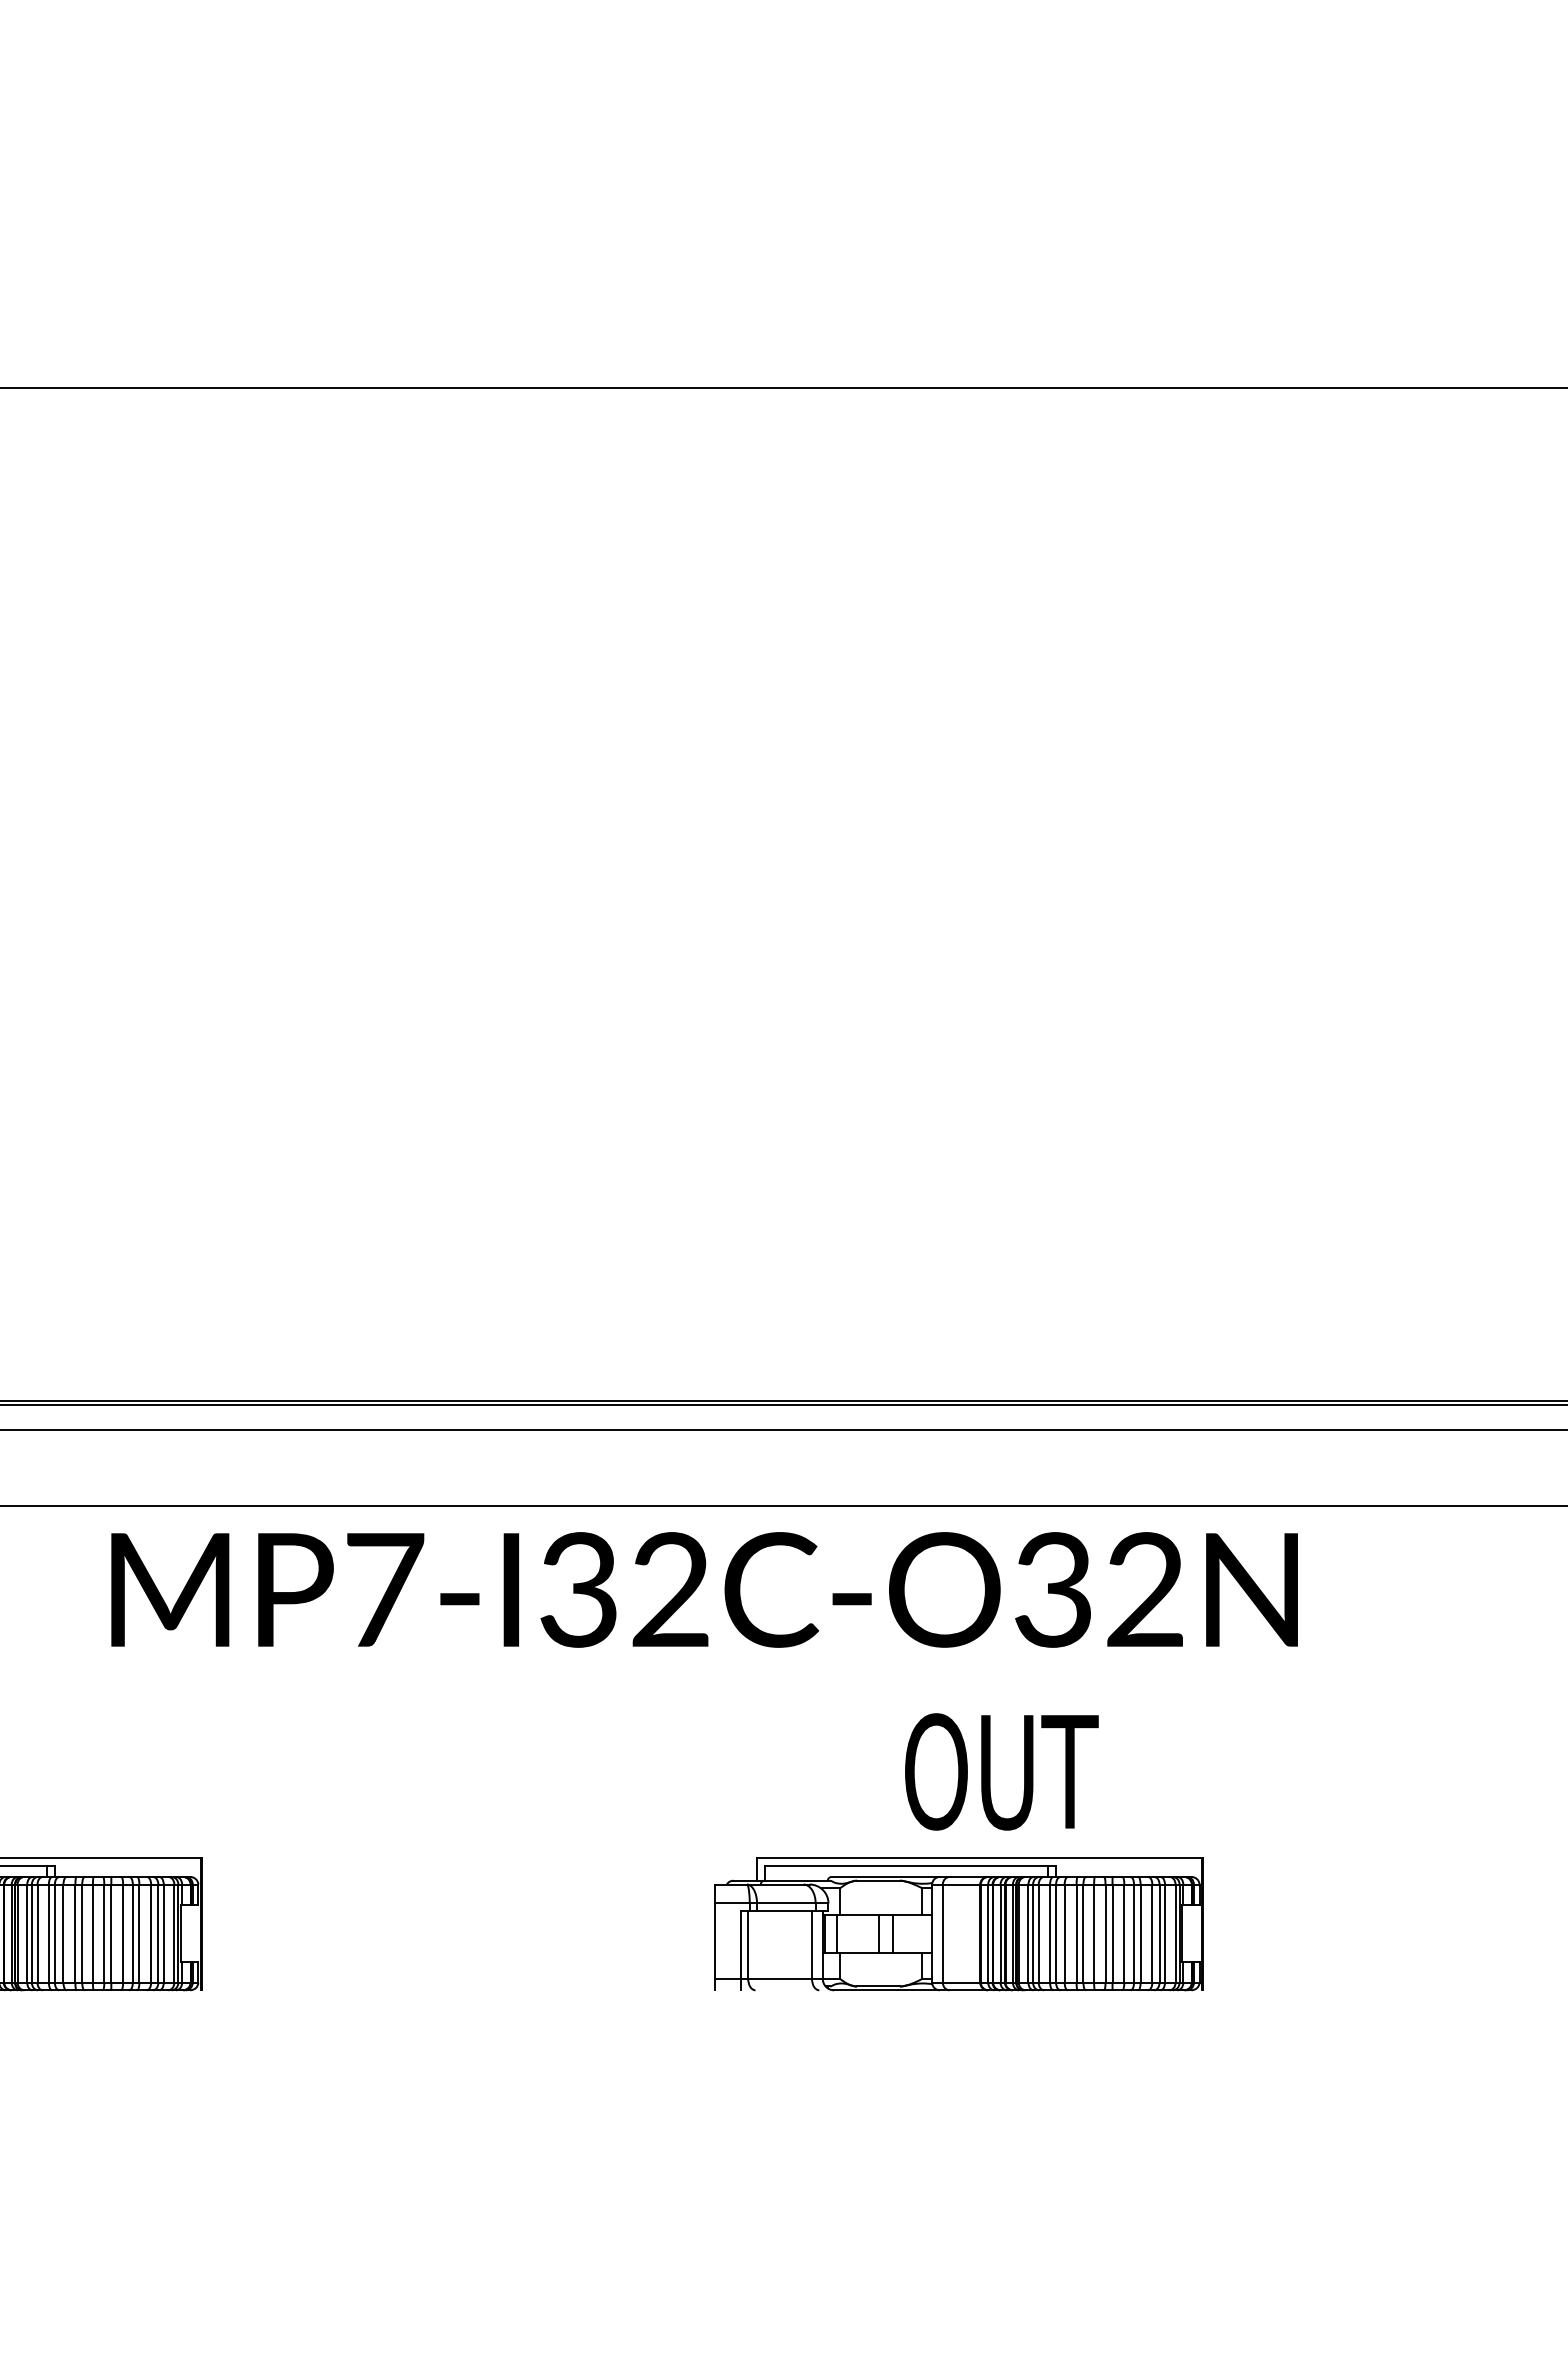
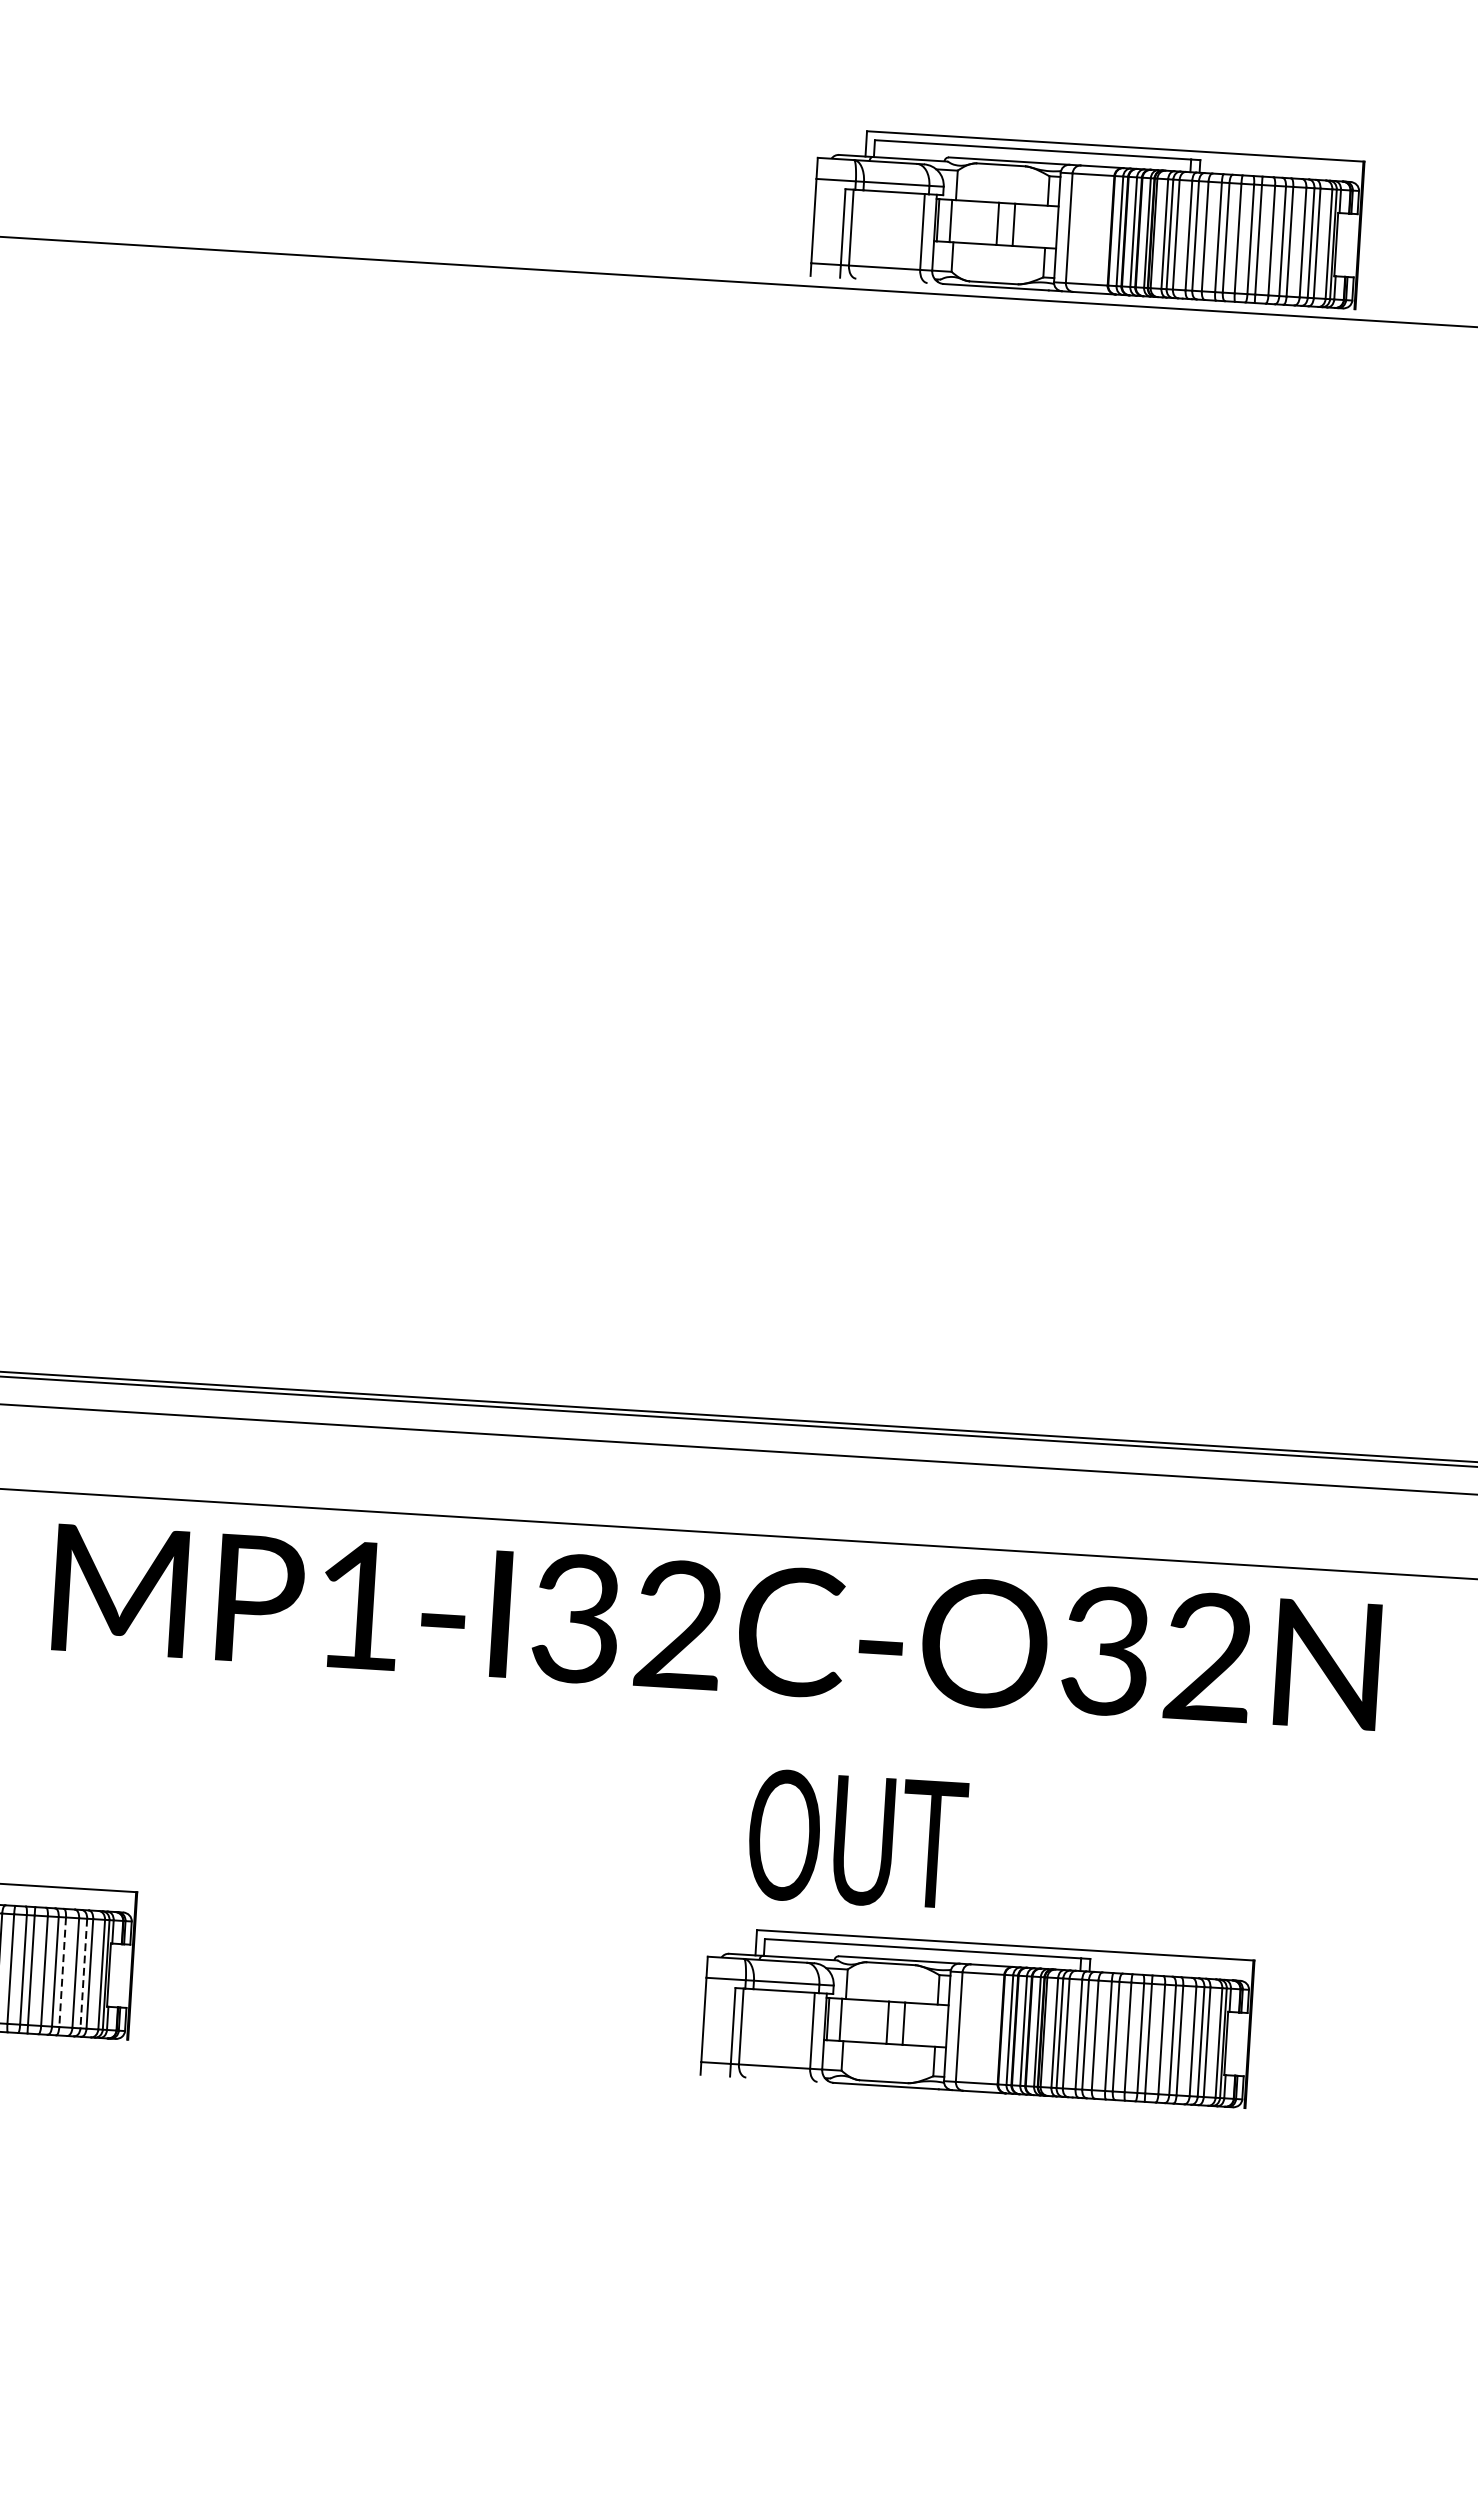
part: (958, 312) -> (1087, 219), added
text: (385, 1589) -> (360, 1605), MP7-I32C-O32N -> MP1-I32C-O32N
text: (1001, 1771) -> (857, 1839), moved
line: (139, 1934) -> (62, 1973), solid -> dashed
line: (158, 1934) -> (83, 1974), solid -> dashed

